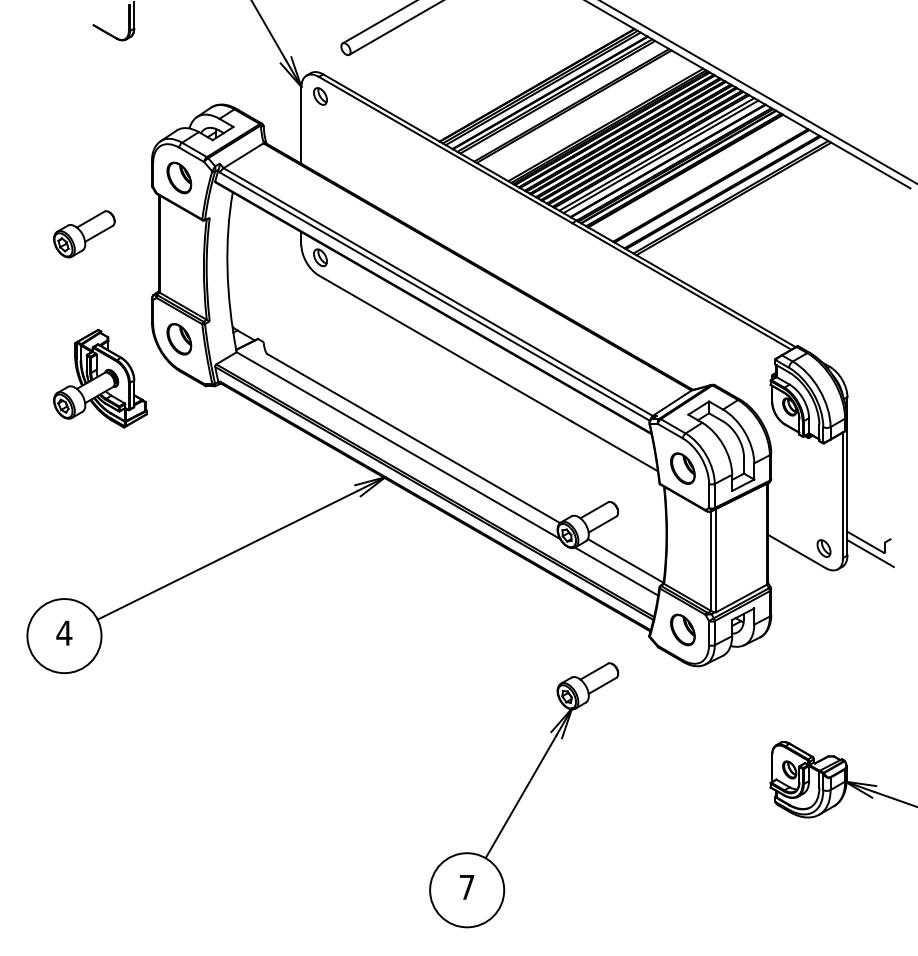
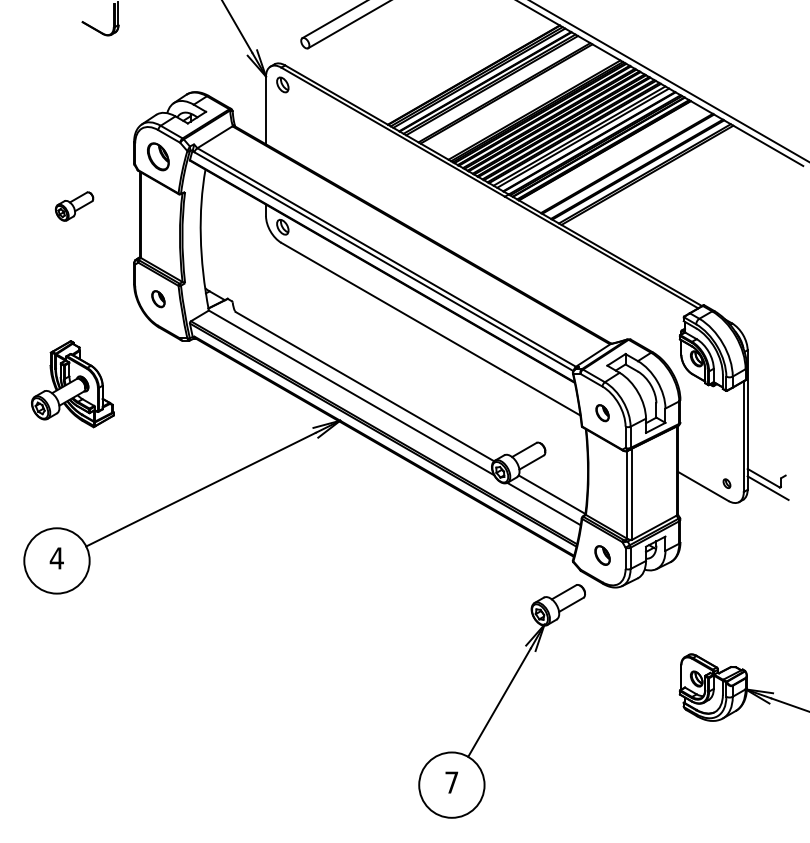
part: (84, 234) -> (74, 206), size x0.7
part: (179, 339) -> (158, 299), size x0.6
part: (100, 378) -> (72, 384), moved
part: (682, 468) -> (602, 413), size x0.6
part: (823, 548) -> (726, 483), size x0.6
part: (682, 629) -> (602, 555), size x0.7
part: (523, 795) -> (501, 701), moved

